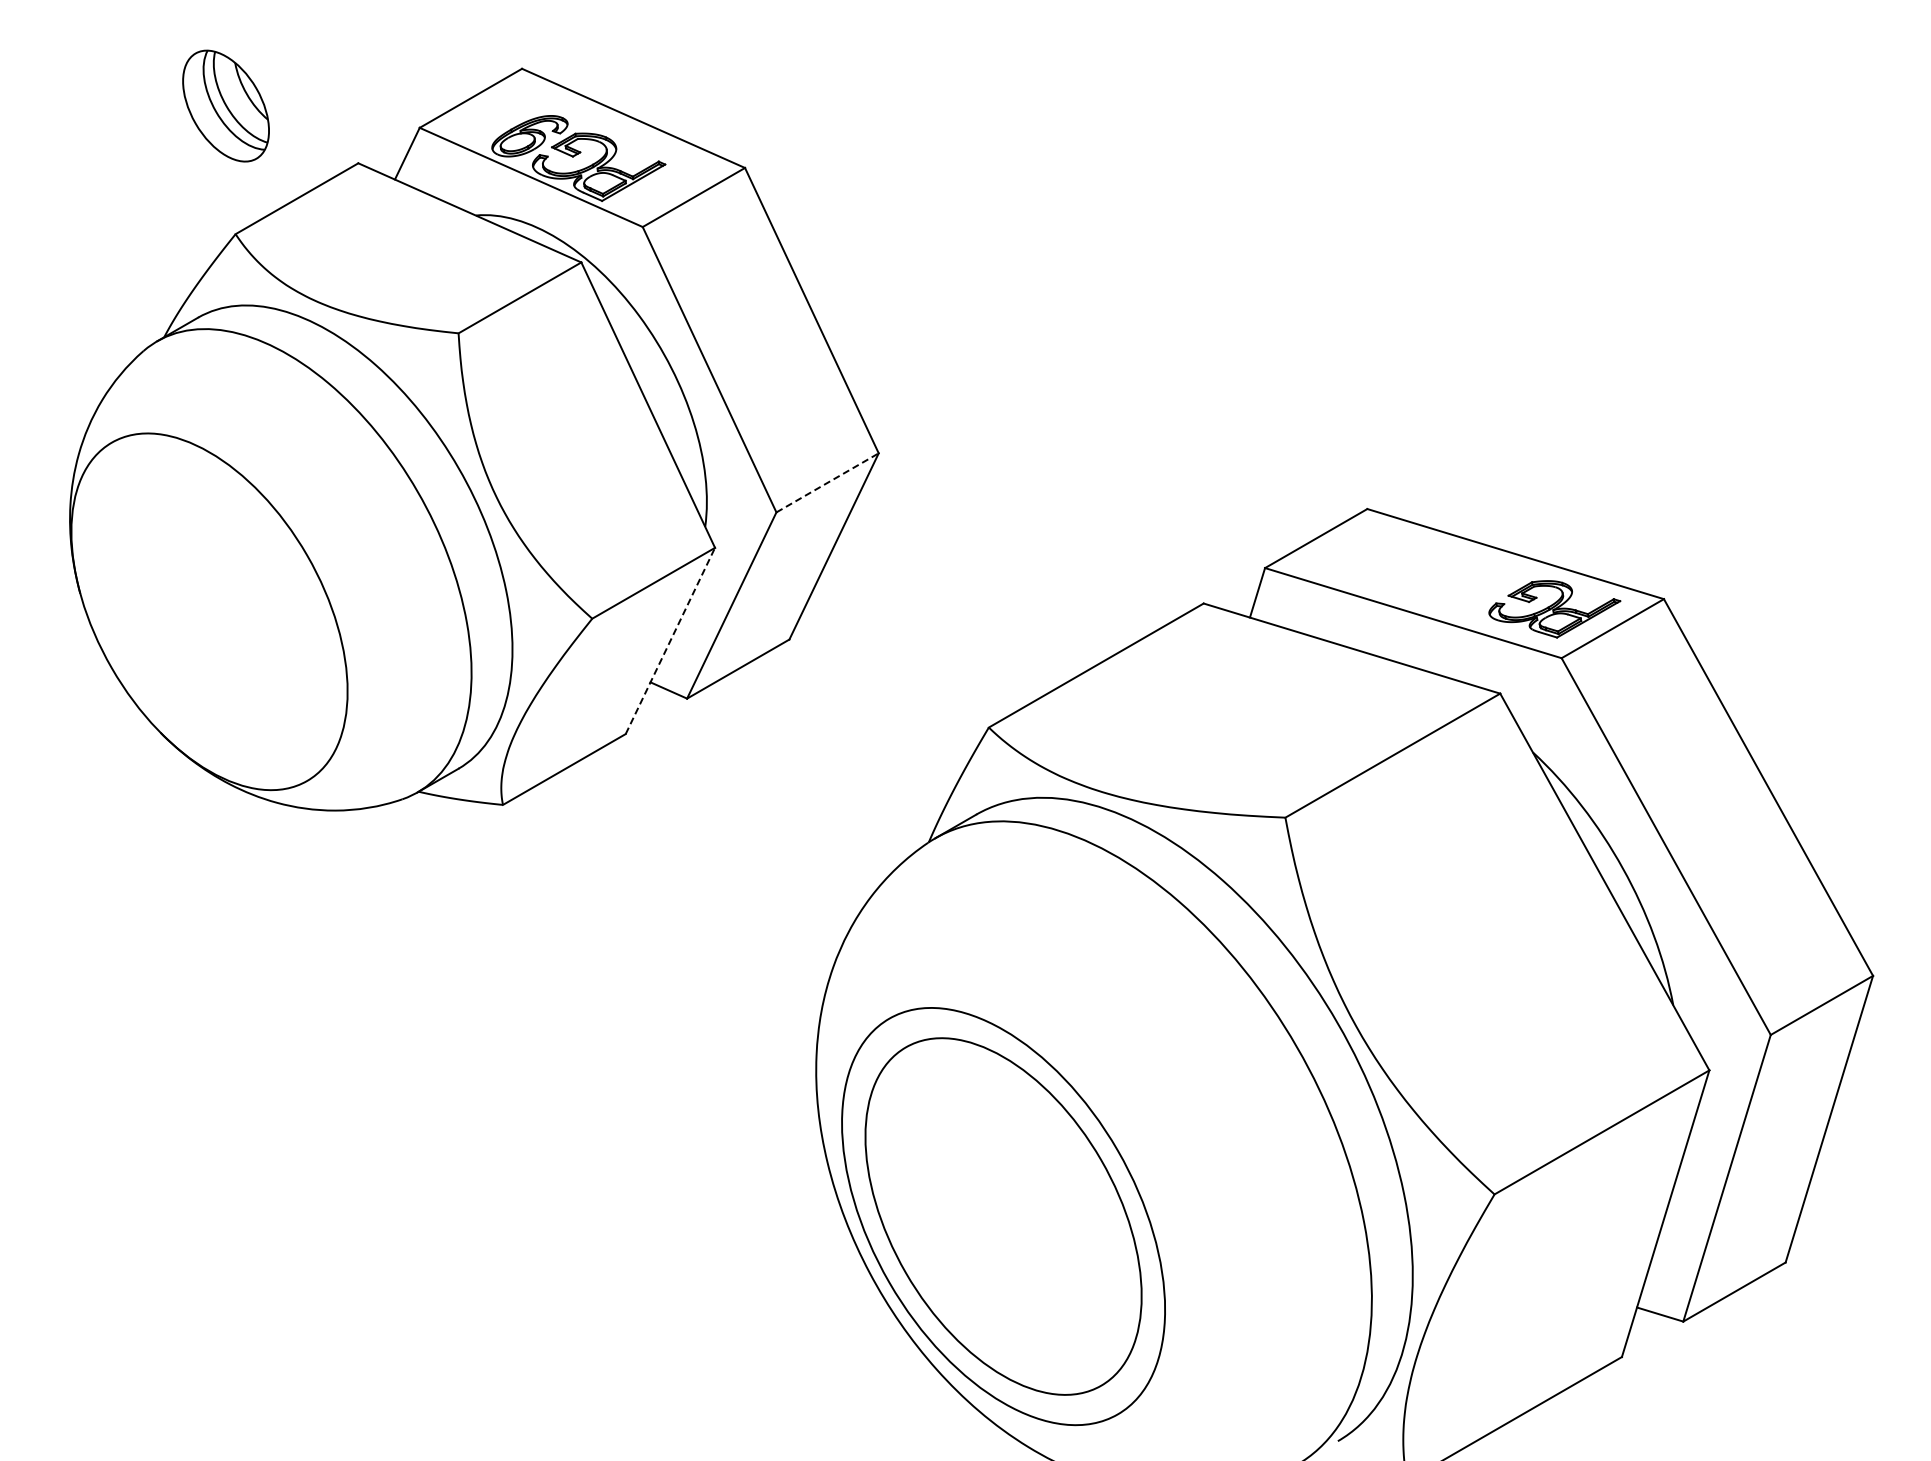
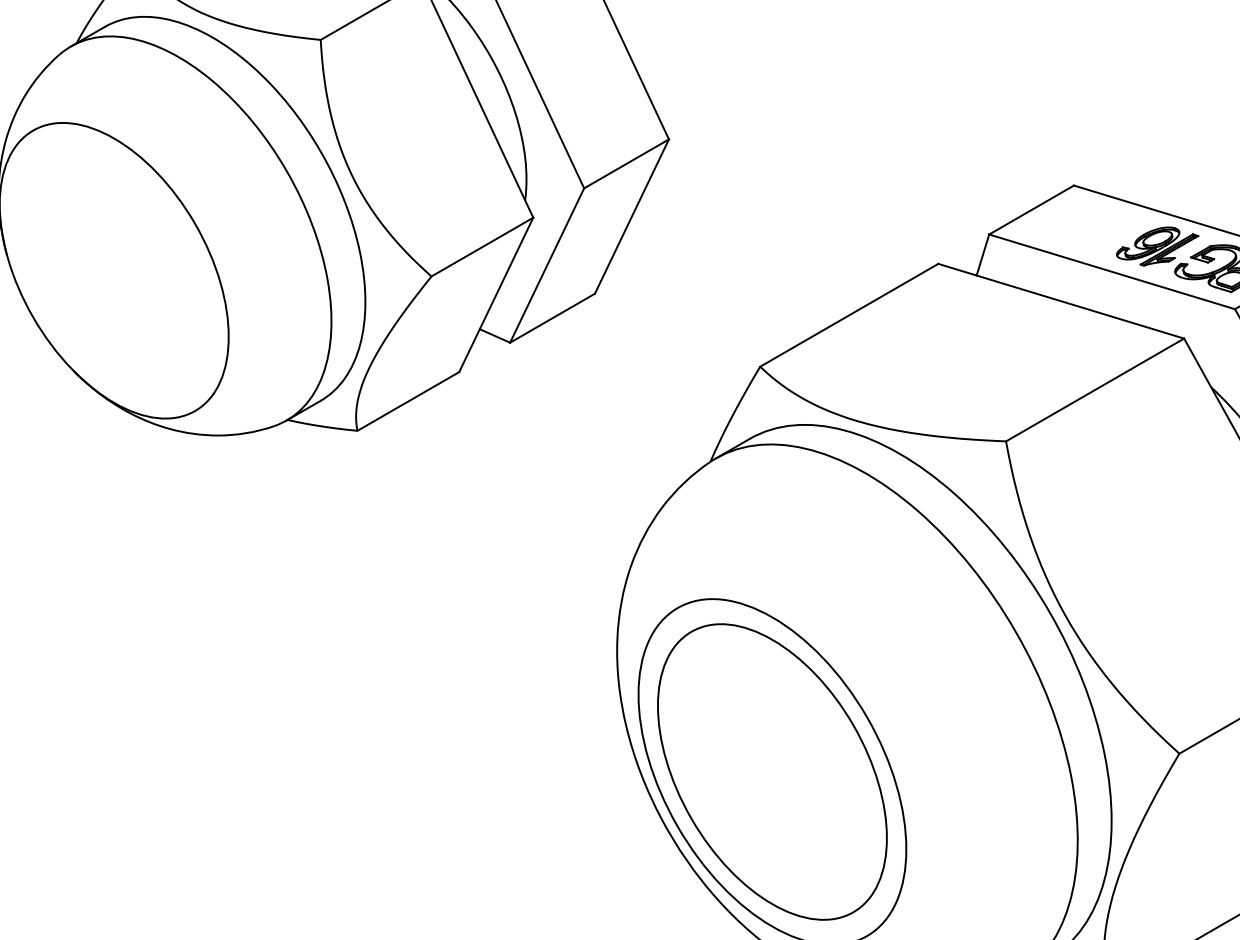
line: (828, 482) -> (627, 163), dashed -> solid
part: (1468, 582) -> (1157, 246), added
line: (670, 640) -> (496, 294), dashed -> solid

